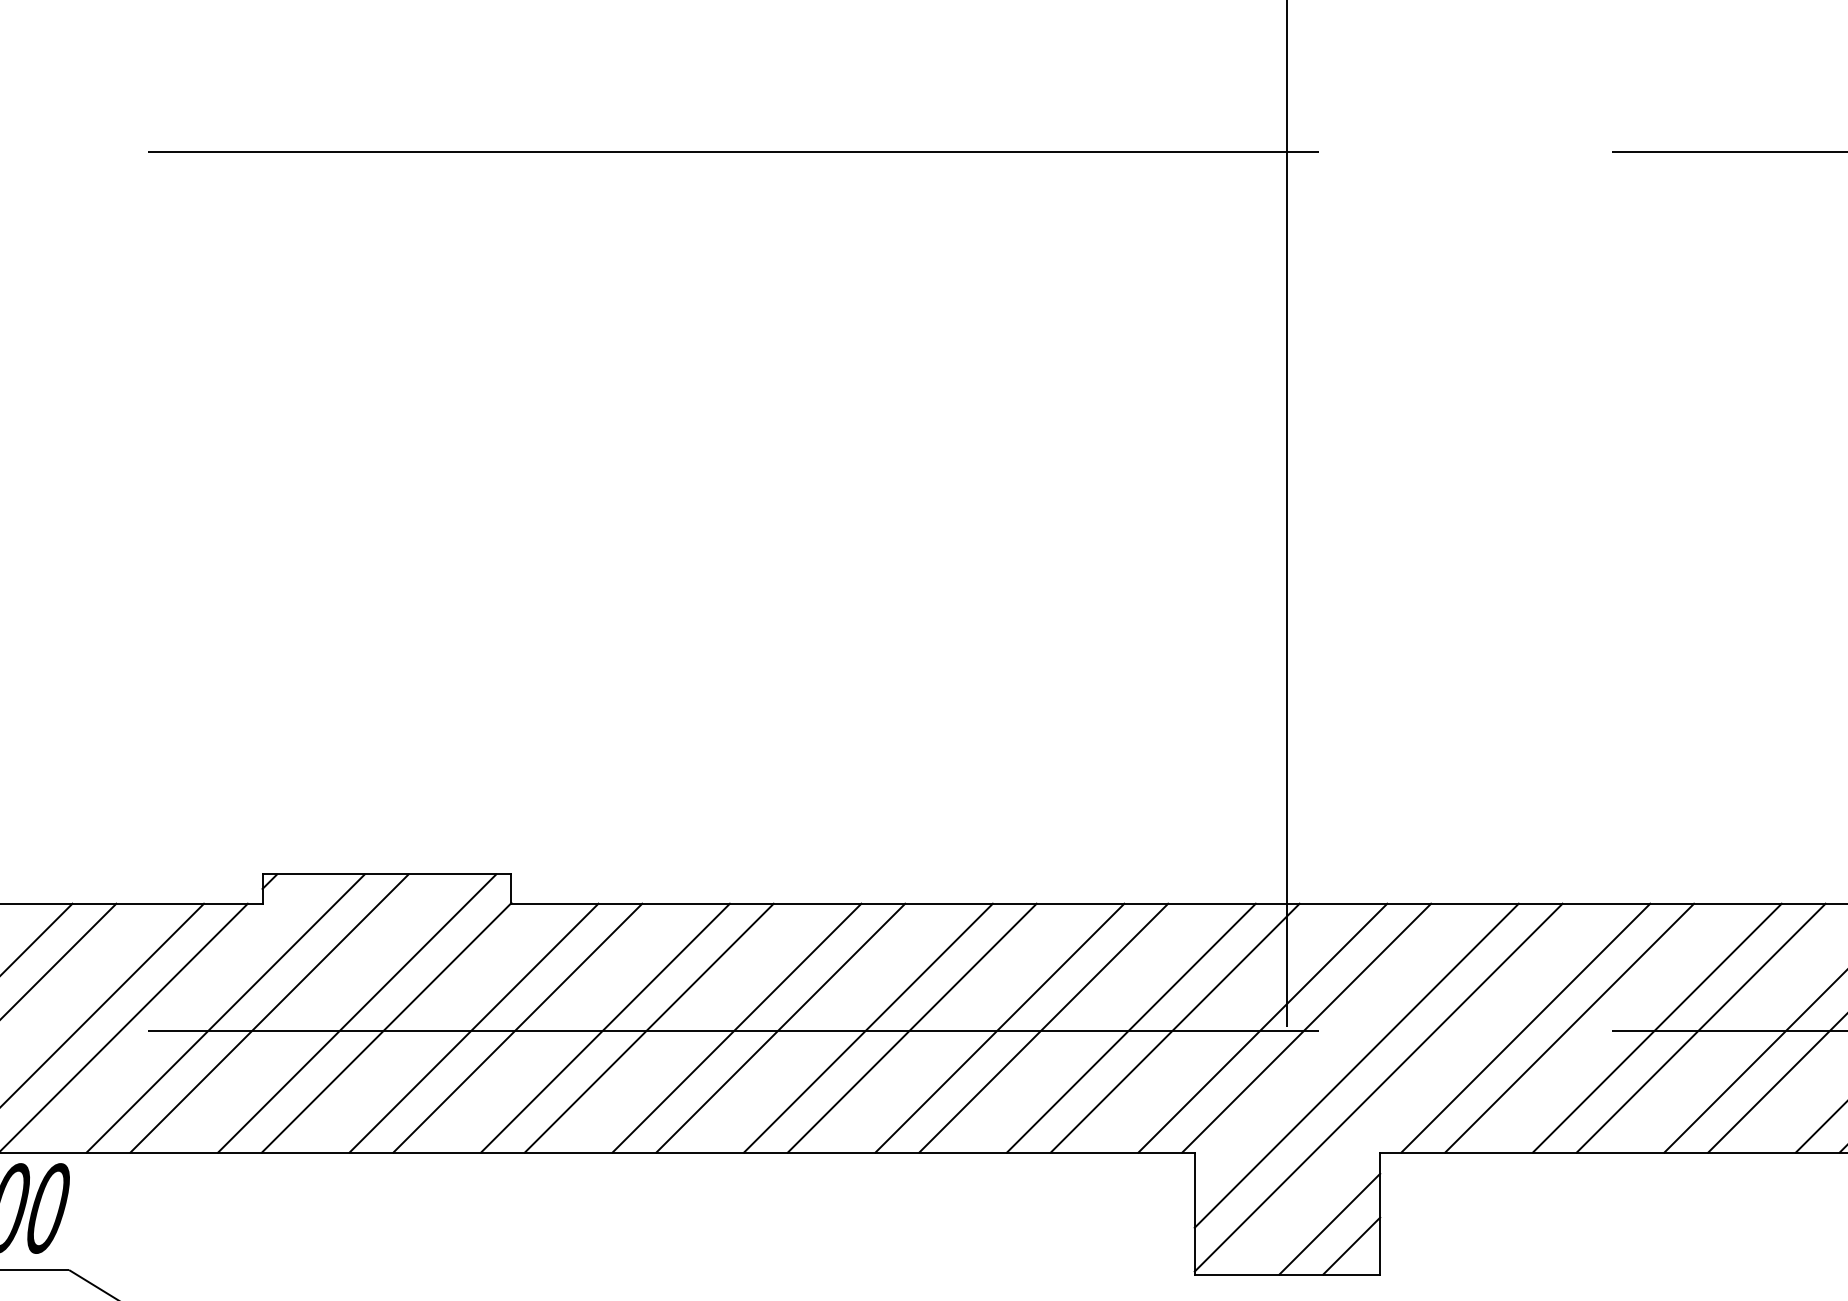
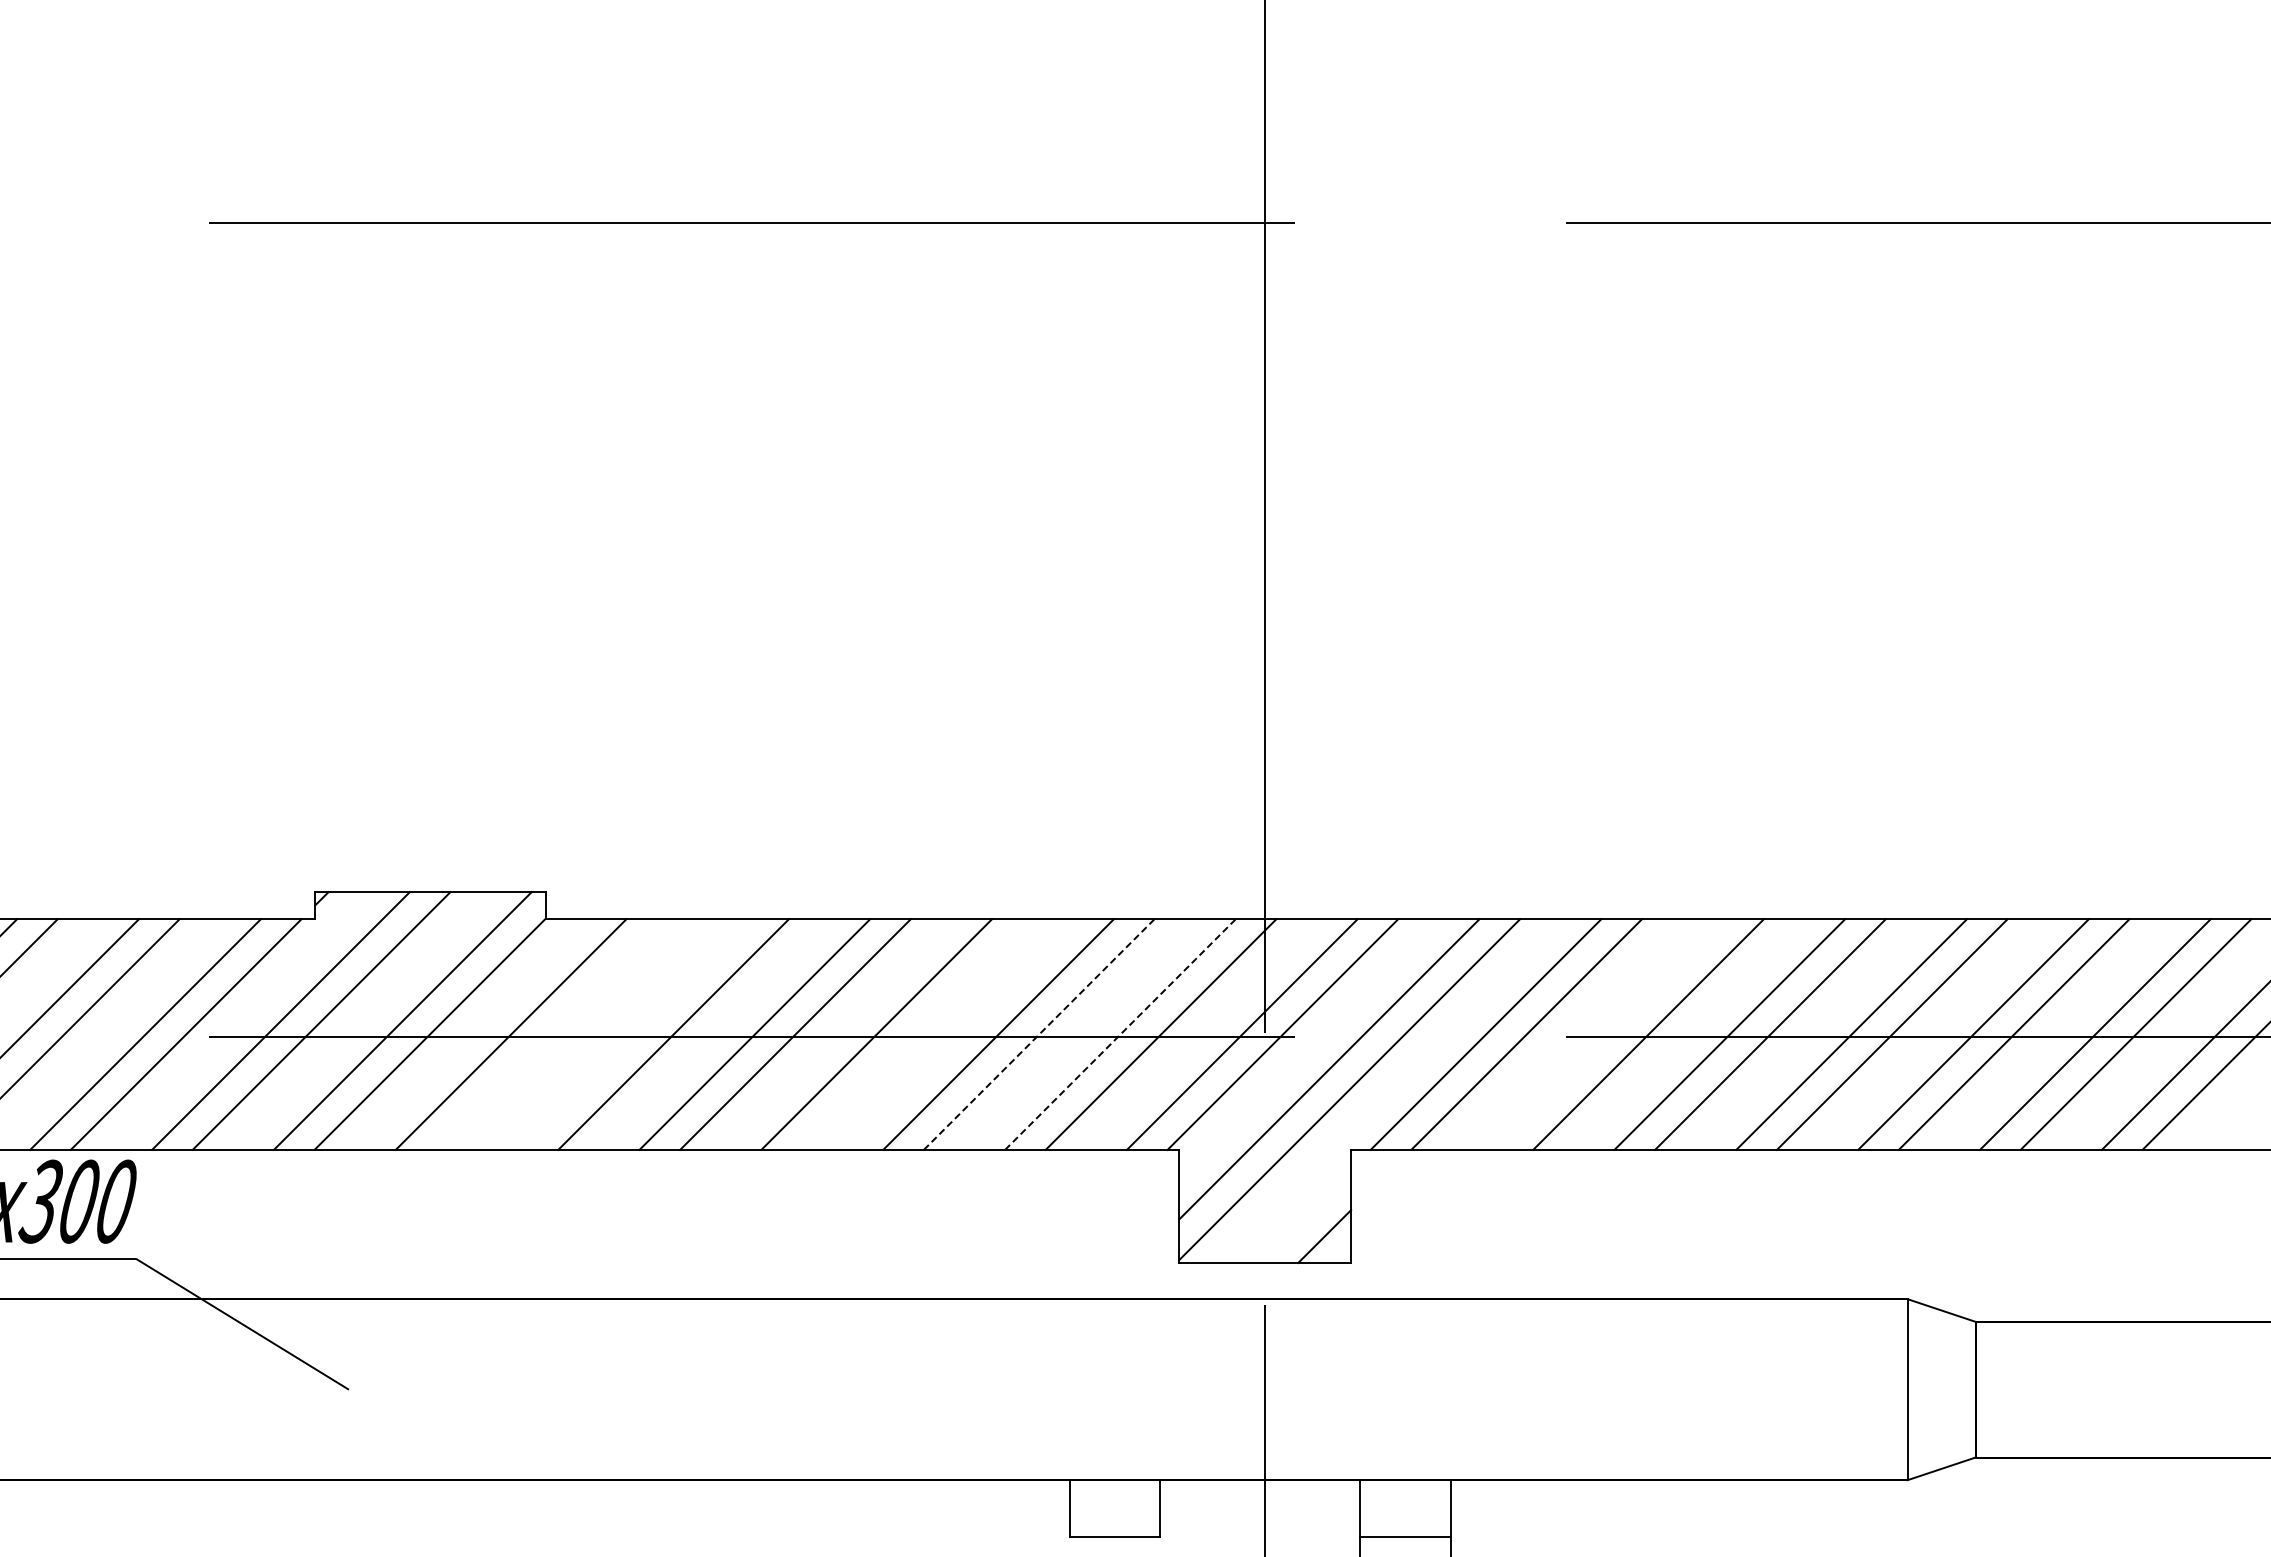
line: (517, 1028) -> (551, 1034), removed
line: (604, 1028) -> (632, 1034), removed
line: (912, 1028) -> (917, 1034), removed
line: (1044, 1028) -> (1039, 1034), solid -> dashed
line: (1131, 1028) -> (1120, 1034), solid -> dashed
line: (1656, 1028) -> (1607, 1034), removed
line: (1329, 1223) -> (1304, 1215), removed

